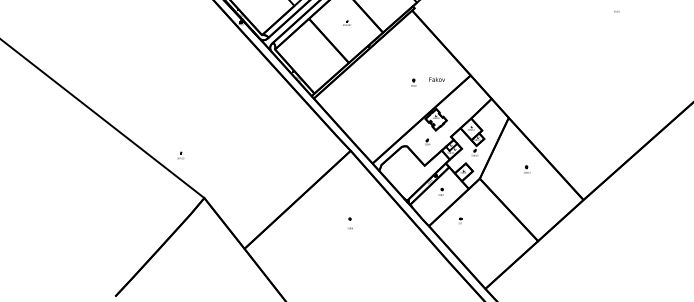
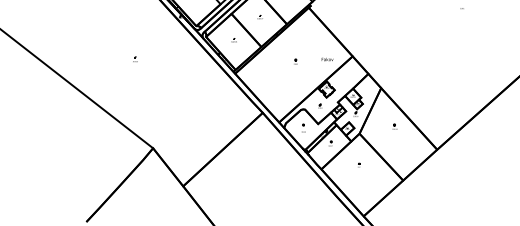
part: (312, 53) -> (234, 39), added
part: (413, 82) -> (295, 61), moved
part: (180, 155) -> (135, 59), moved
part: (460, 220) -> (359, 165), moved
part: (350, 223) -> (303, 128), moved

